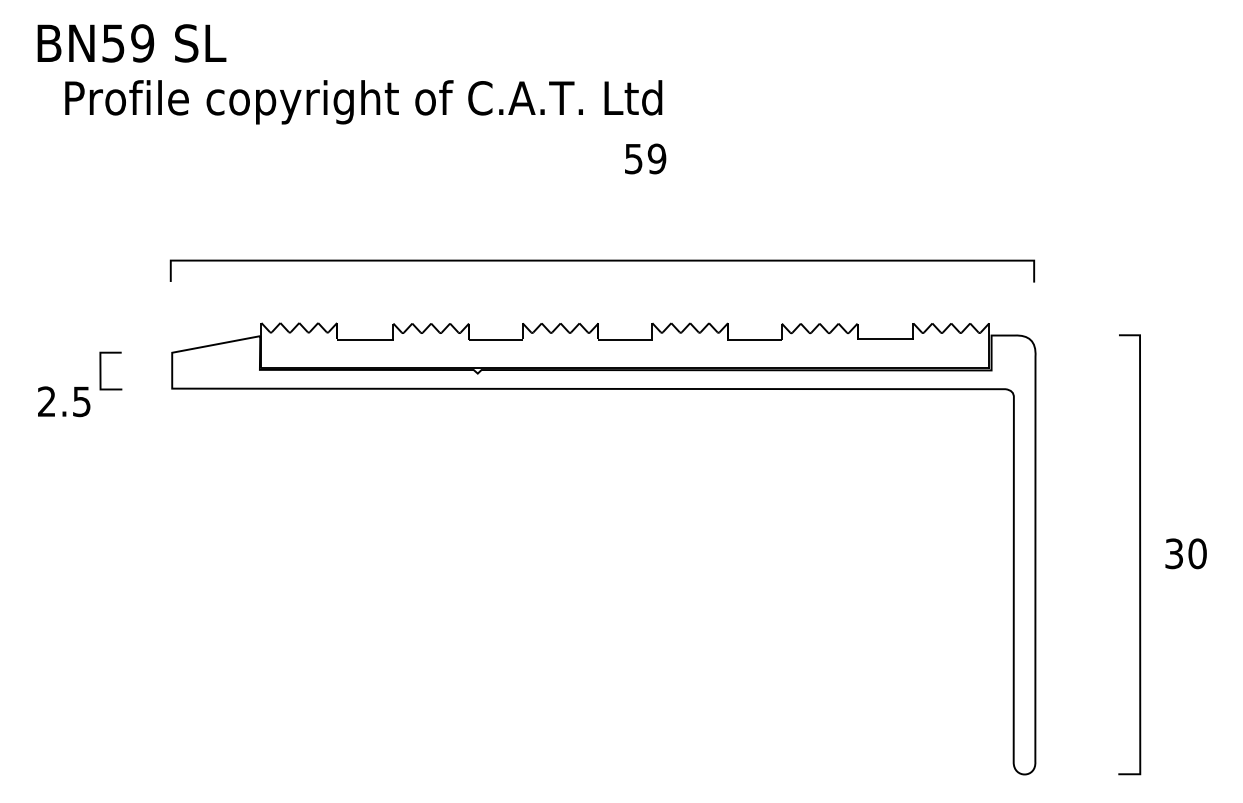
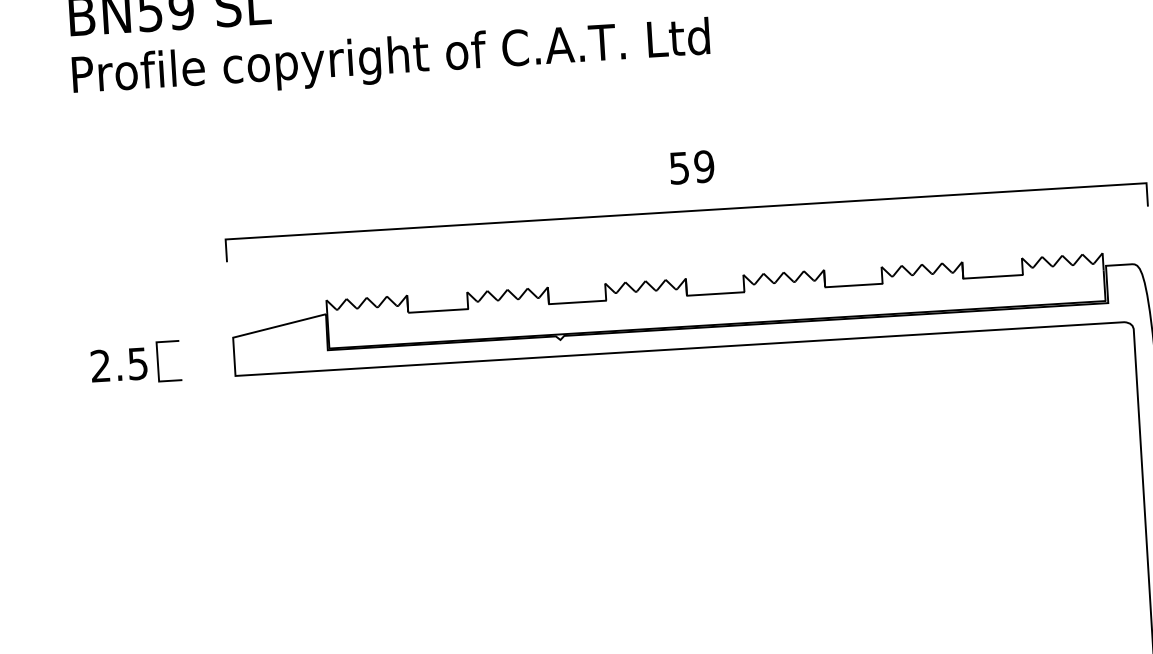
text: (363, 102) -> (391, 60), moved
text: (645, 158) -> (691, 166), moved
text: (64, 401) -> (119, 364), moved

